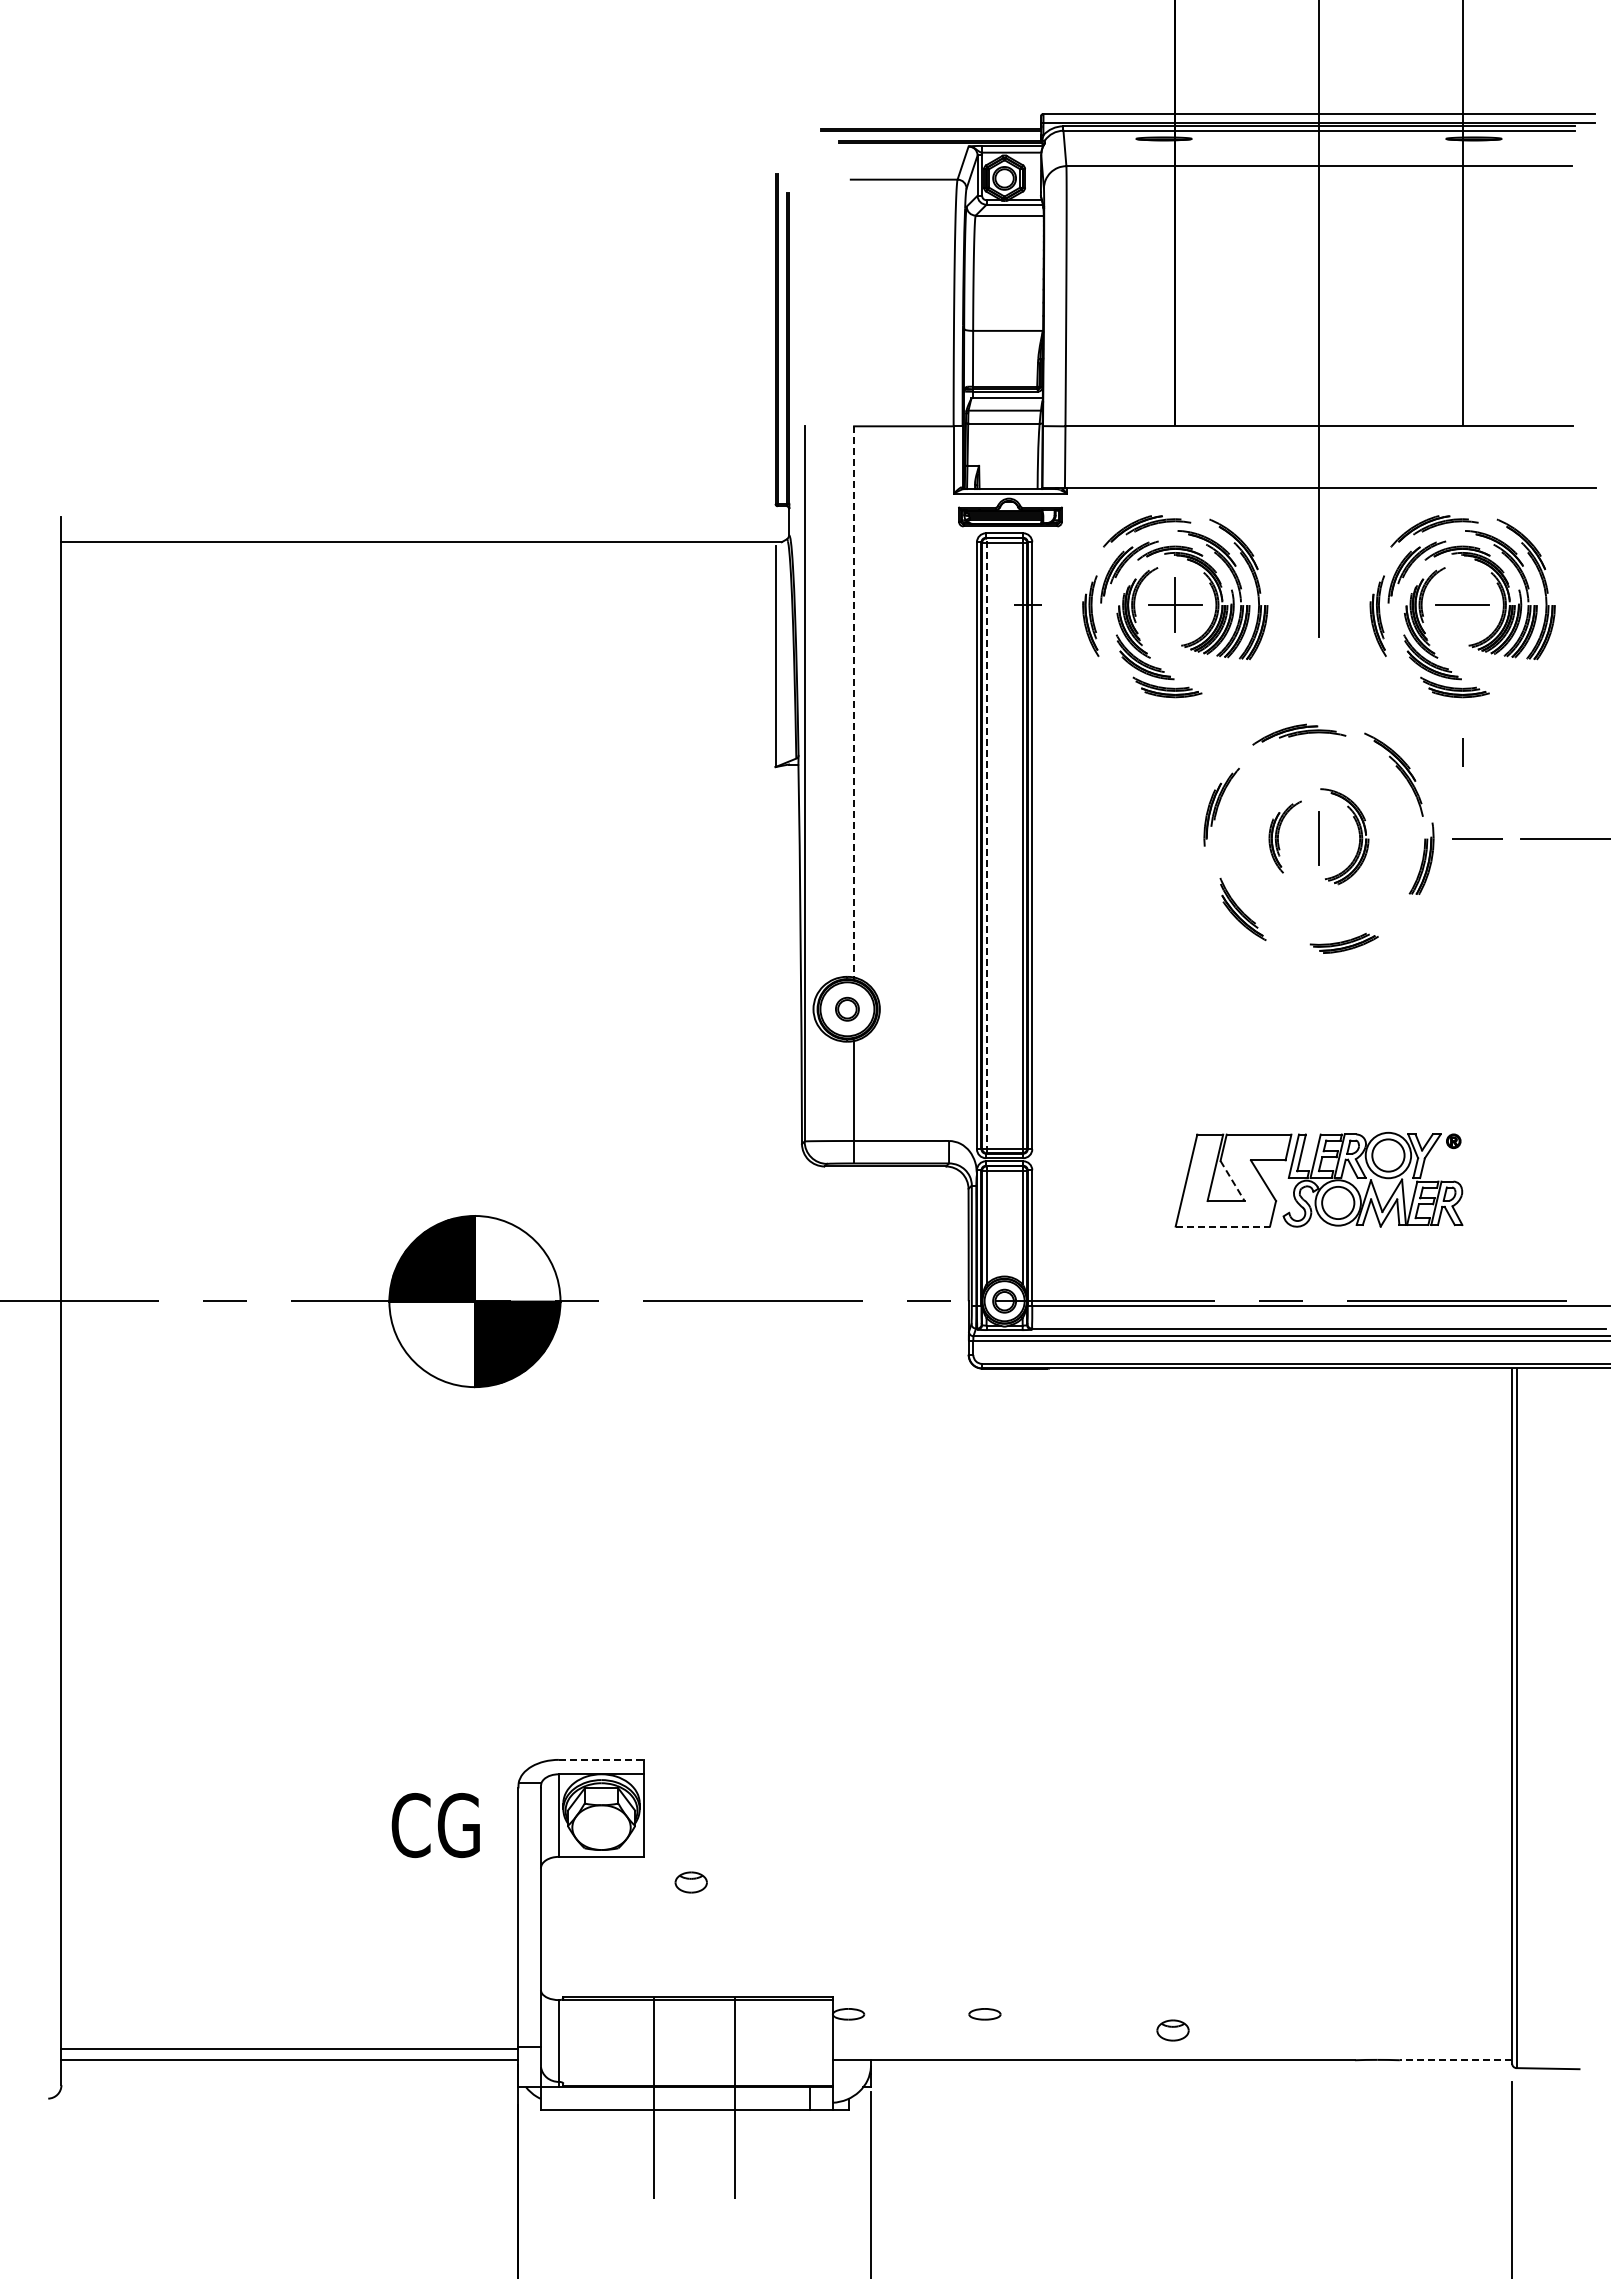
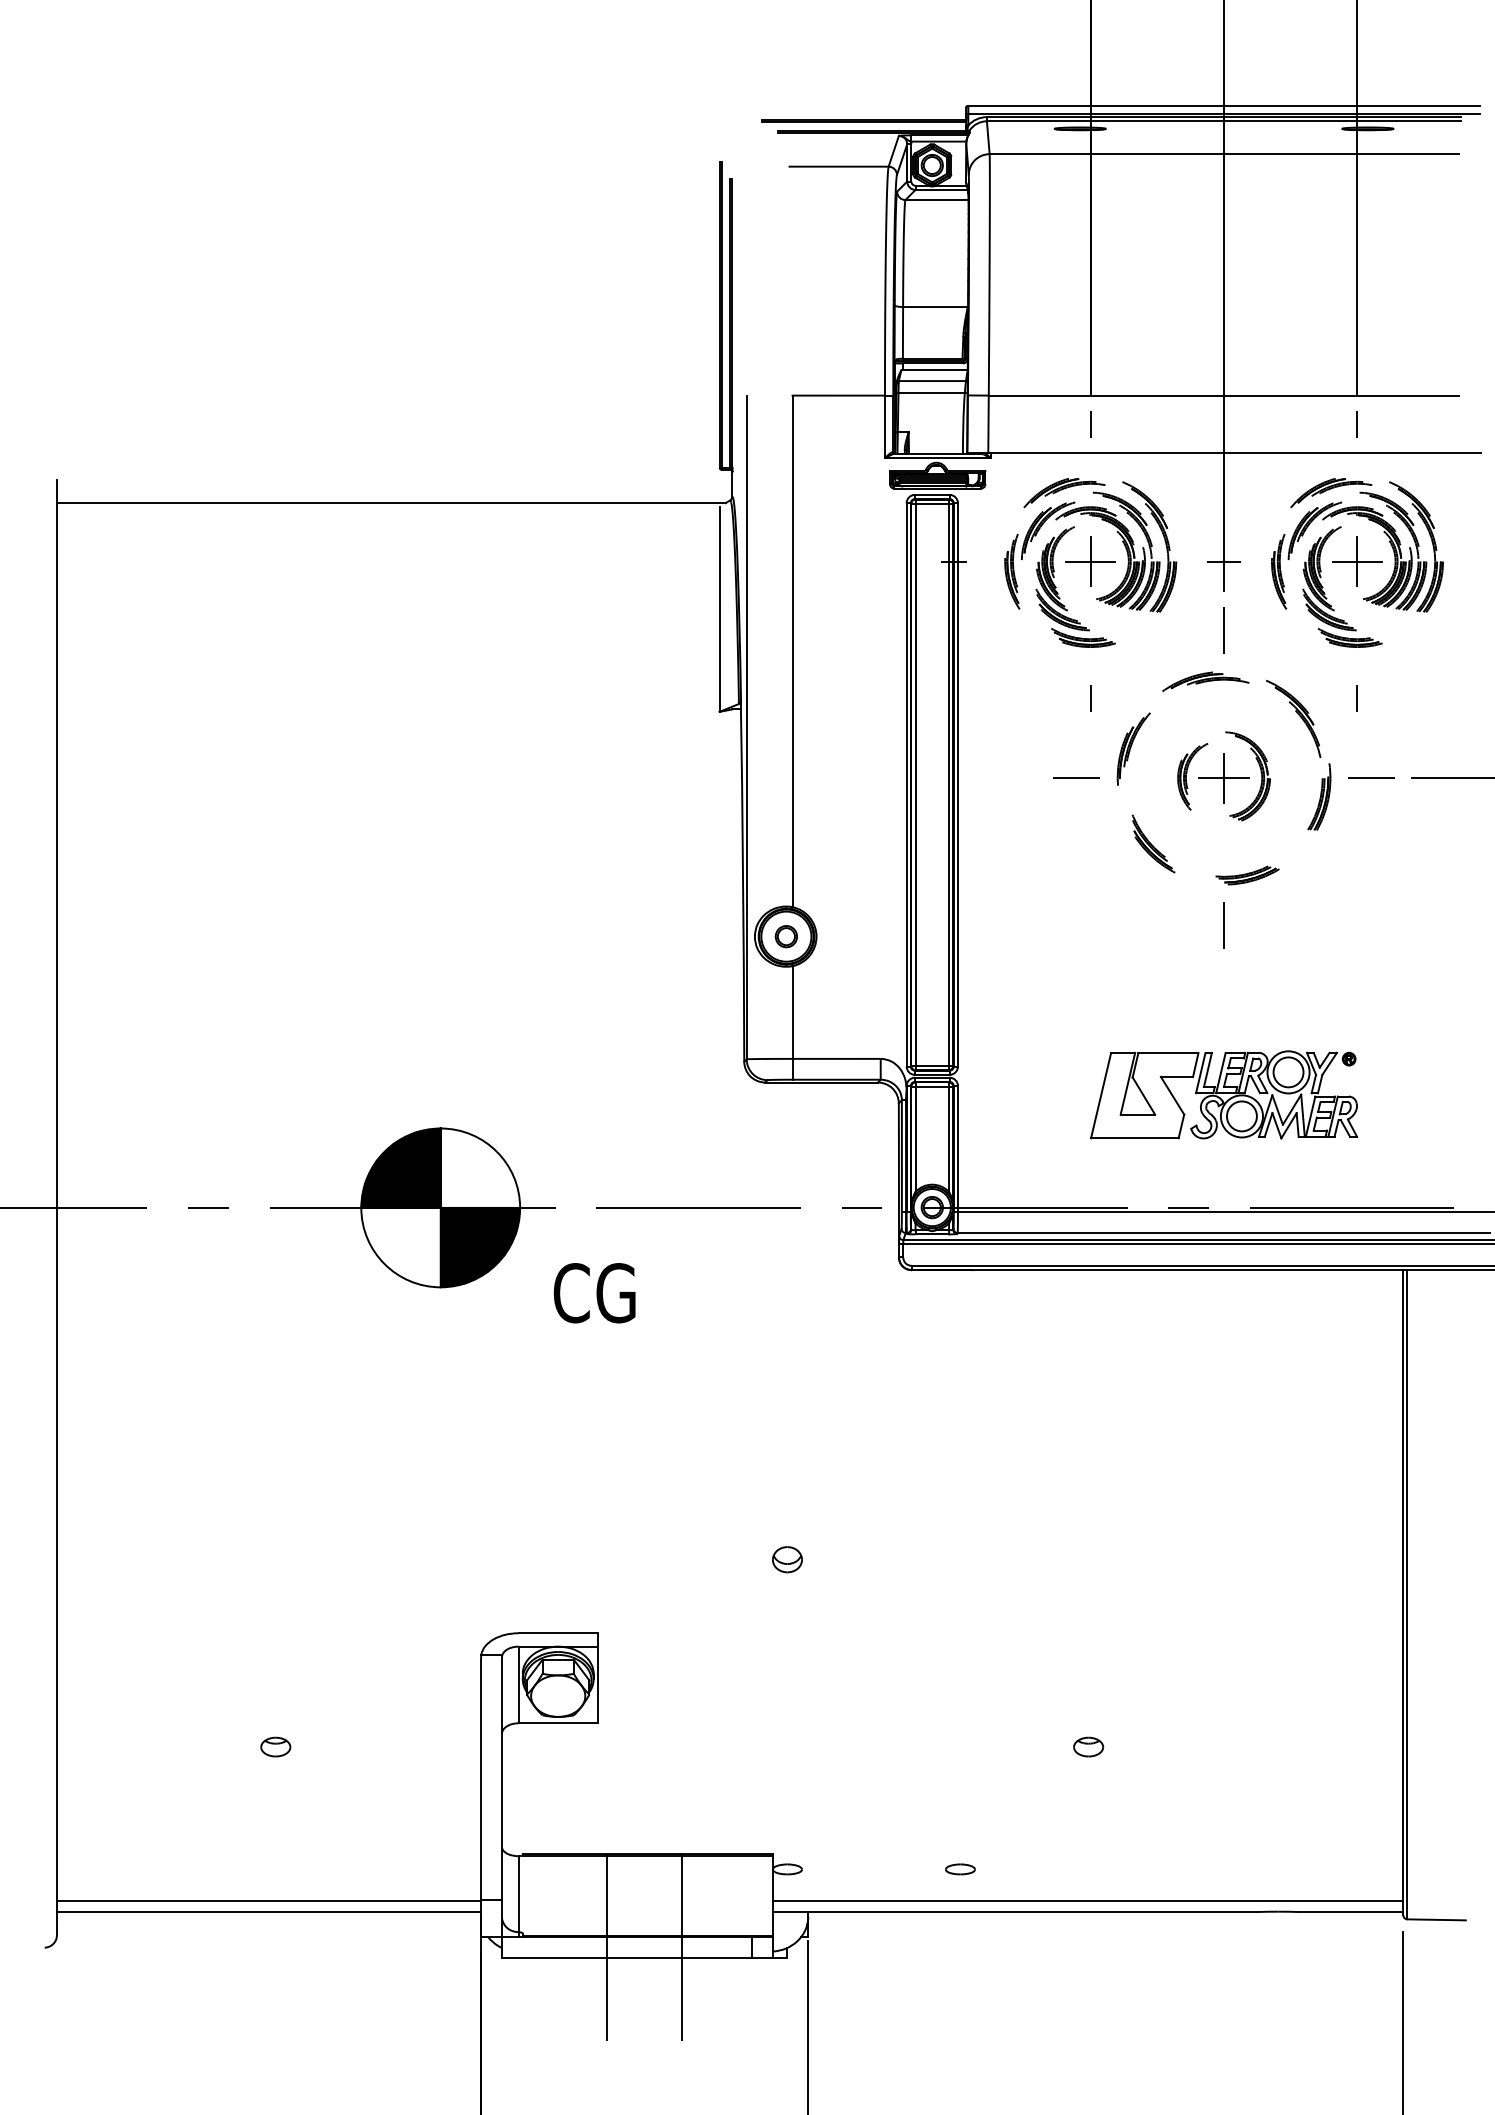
line: (1175, 457) -> (1090, 424), added
line: (1462, 457) -> (1357, 424), added
line: (1462, 604) -> (1357, 560), added
line: (1318, 605) -> (1223, 561), added
line: (1319, 679) -> (1224, 630), added
line: (854, 701) -> (792, 650), dashed -> solid
line: (1175, 752) -> (1090, 698), added
line: (1160, 838) -> (1076, 778), added
line: (1318, 838) -> (1223, 778), added
line: (986, 845) -> (915, 784), dashed -> solid
line: (1319, 997) -> (1224, 925), added
line: (1232, 1181) -> (1143, 1096), dashed -> solid
line: (1223, 1226) -> (1135, 1138), dashed -> solid
part: (848, 1680) -> (787, 1559), added
line: (601, 1759) -> (558, 1632), dashed -> solid
text: (435, 1825) -> (594, 1293), moved
part: (690, 1882) -> (275, 1747), moved
part: (984, 2014) -> (960, 1869), moved
part: (1172, 2030) -> (1088, 1747), moved
line: (1172, 2048) -> (1088, 1901), added
line: (1455, 2060) -> (1350, 1912), dashed -> solid

